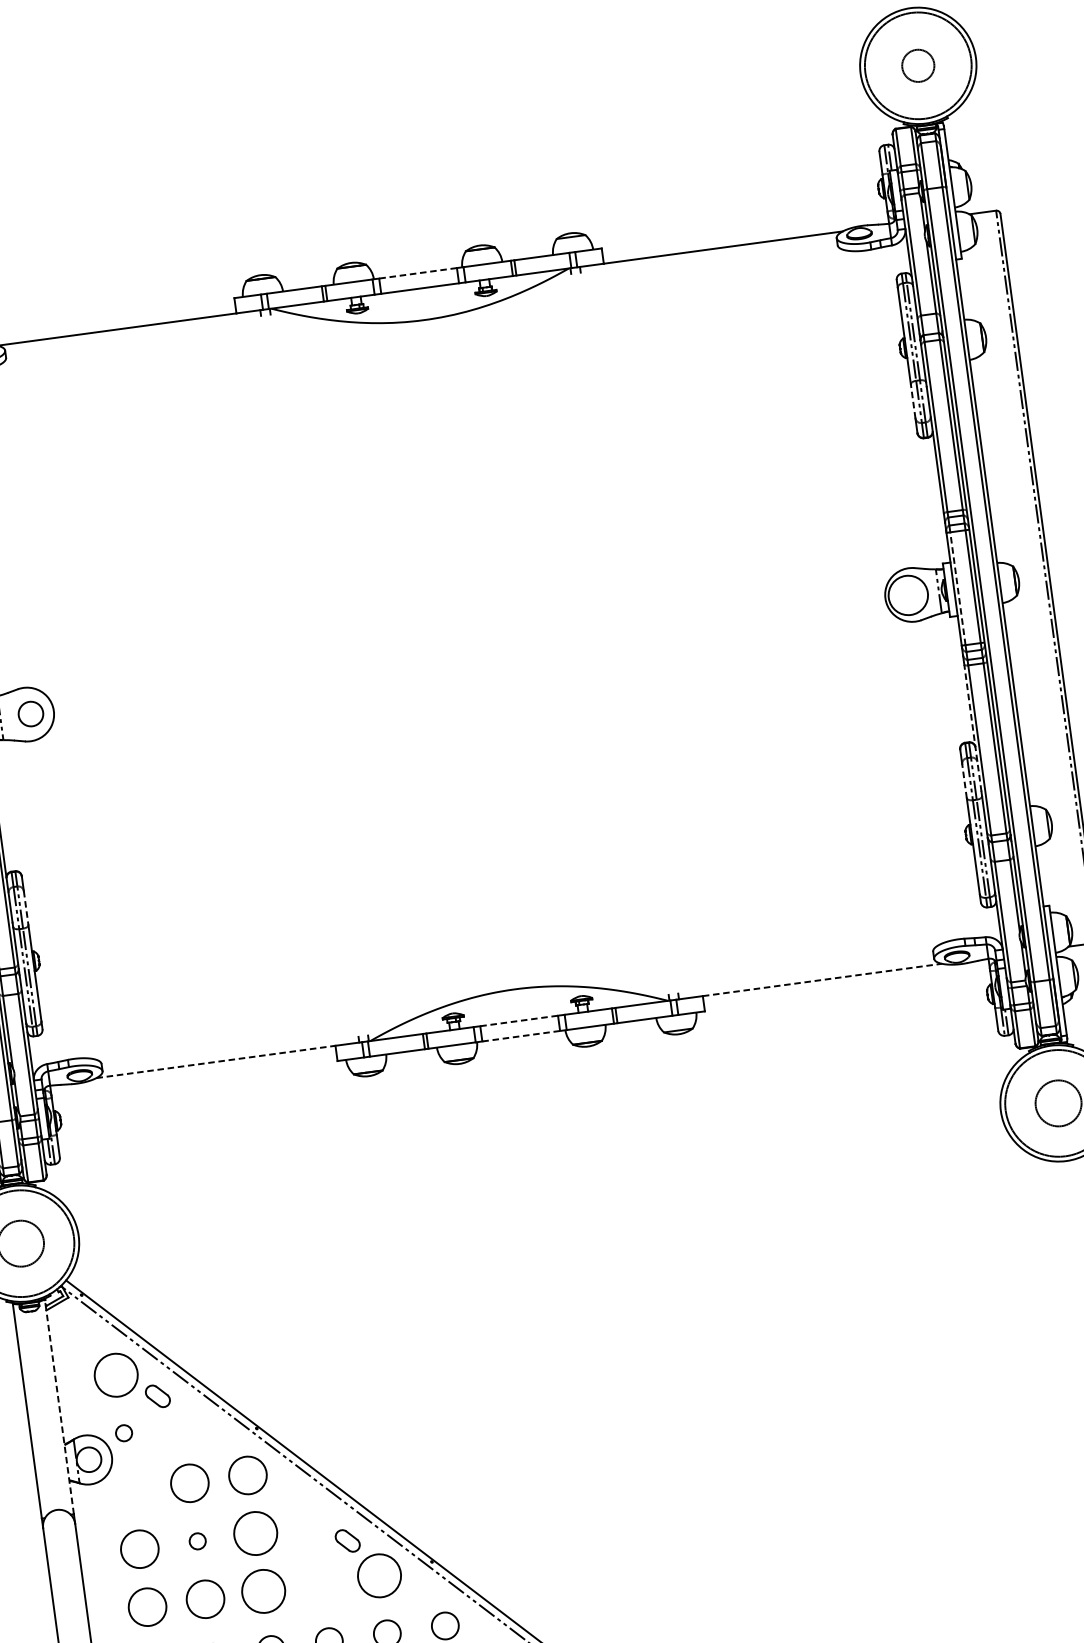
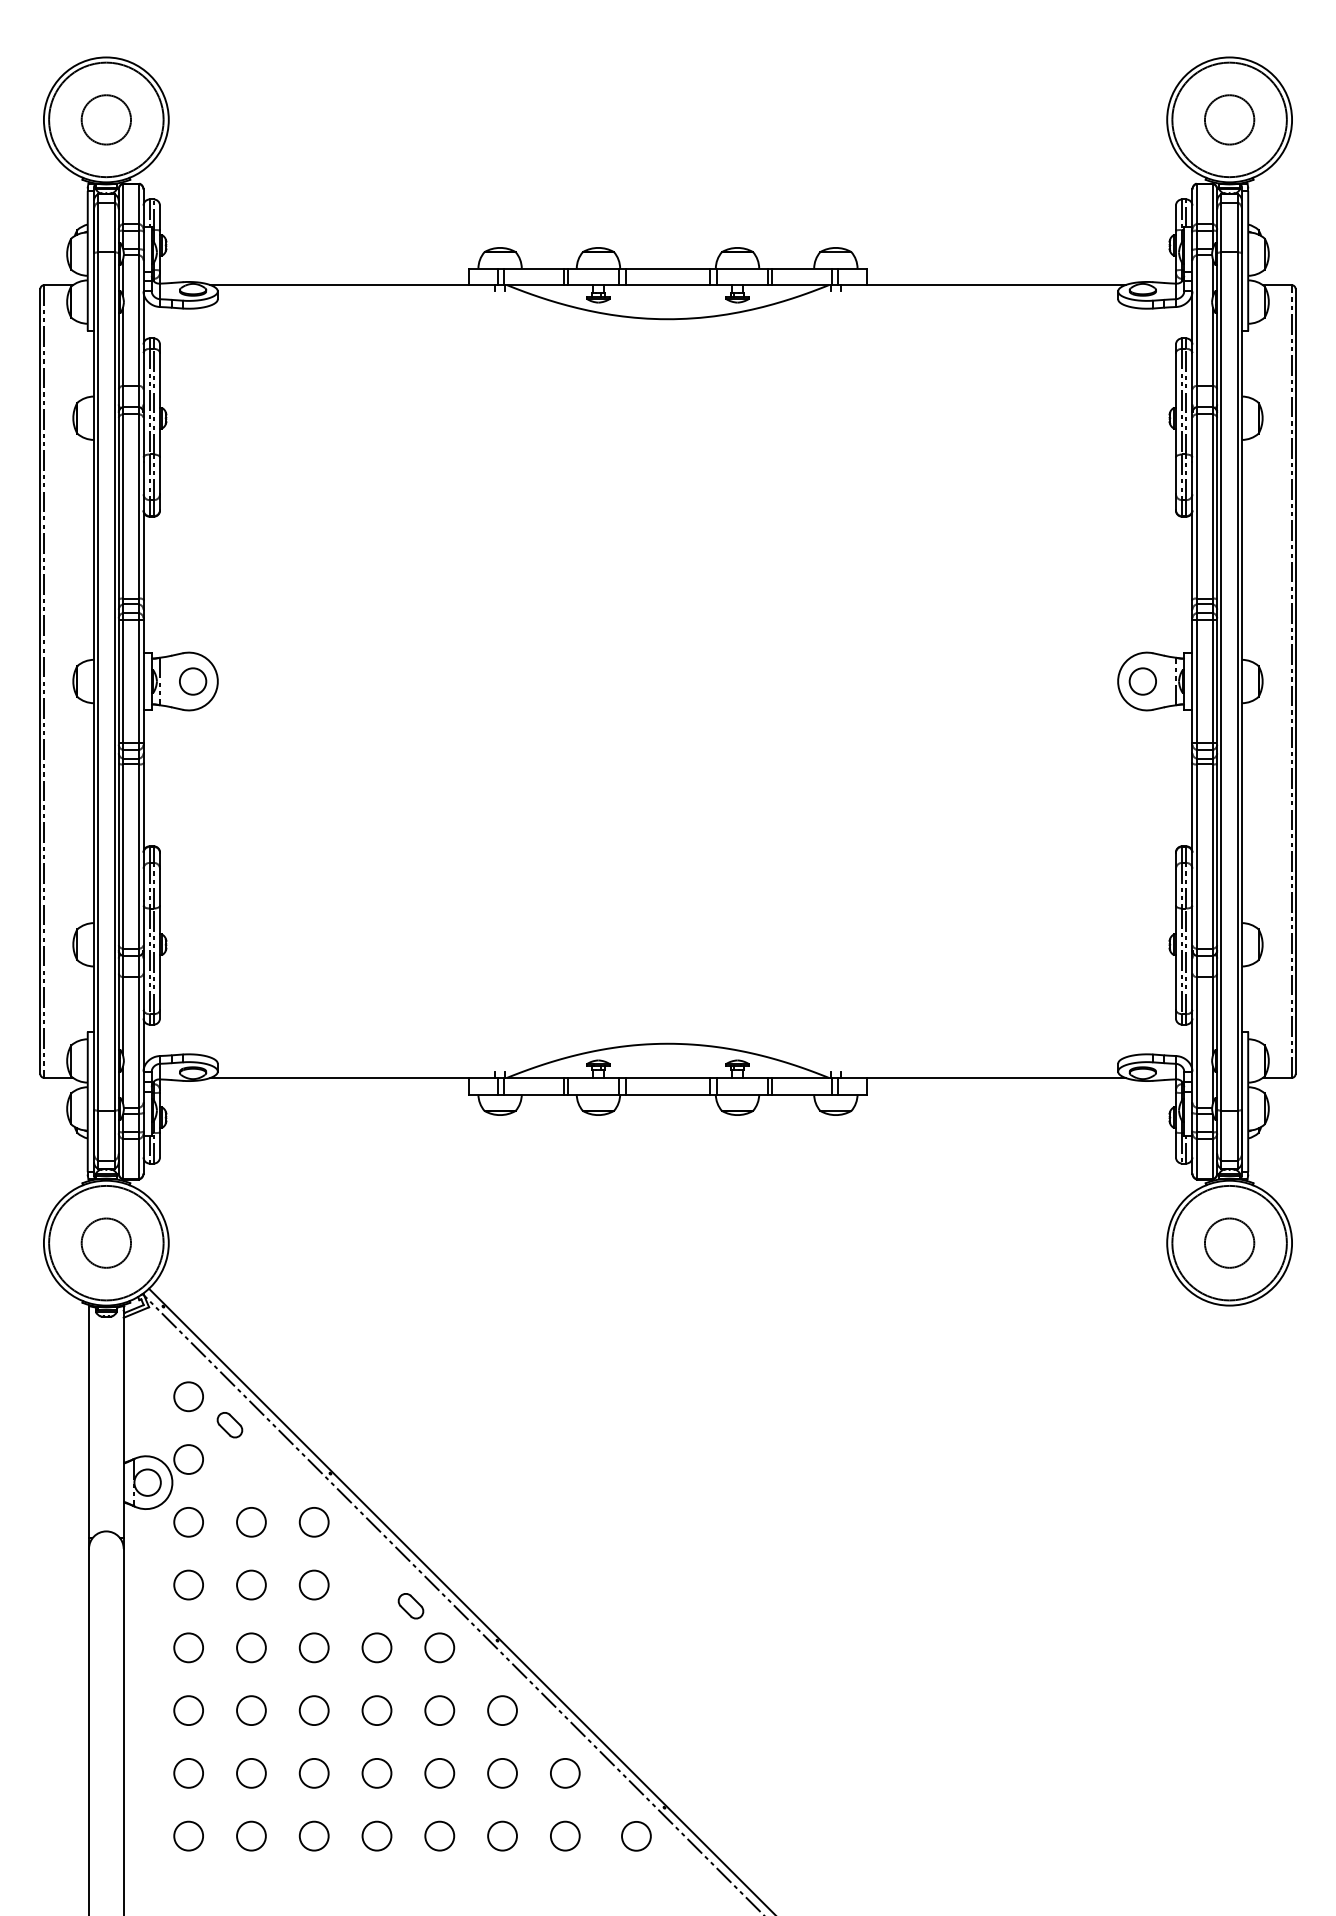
circle: (918, 65) -> (1229, 119), size x1.43
line: (417, 273) -> (667, 268), dashed -> solid
line: (912, 401) -> (1175, 475), dashed -> solid
line: (957, 588) -> (1196, 681), dashed -> solid
circle: (907, 595) -> (1142, 681), size x0.62
line: (972, 728) -> (1192, 832), dashed -> solid
line: (964, 781) -> (1175, 887), dashed -> solid
line: (26, 908) -> (160, 887), dashed -> solid
line: (822, 979) -> (996, 1077), dashed -> solid
line: (519, 1020) -> (668, 1077), dashed -> solid
line: (521, 1036) -> (668, 1094), dashed -> solid
line: (216, 1061) -> (340, 1077), dashed -> solid
circle: (116, 1375) -> (188, 1396), size x0.62
line: (59, 1406) -> (123, 1421), dashed -> solid
circle: (123, 1433) -> (188, 1459), size x1.67
circle: (247, 1475) -> (313, 1522), size x0.71
circle: (189, 1483) -> (251, 1522), size x0.71
circle: (131, 1491) -> (188, 1522), added
circle: (254, 1533) -> (313, 1584), size x0.62
circle: (197, 1540) -> (251, 1584), size x1.67
circle: (139, 1548) -> (188, 1584), size x0.71
circle: (379, 1575) -> (439, 1647), size x0.62
circle: (321, 1583) -> (376, 1647), added
circle: (262, 1591) -> (313, 1647), size x0.62
circle: (205, 1599) -> (251, 1647), size x0.71
circle: (147, 1606) -> (188, 1647), size x0.71

